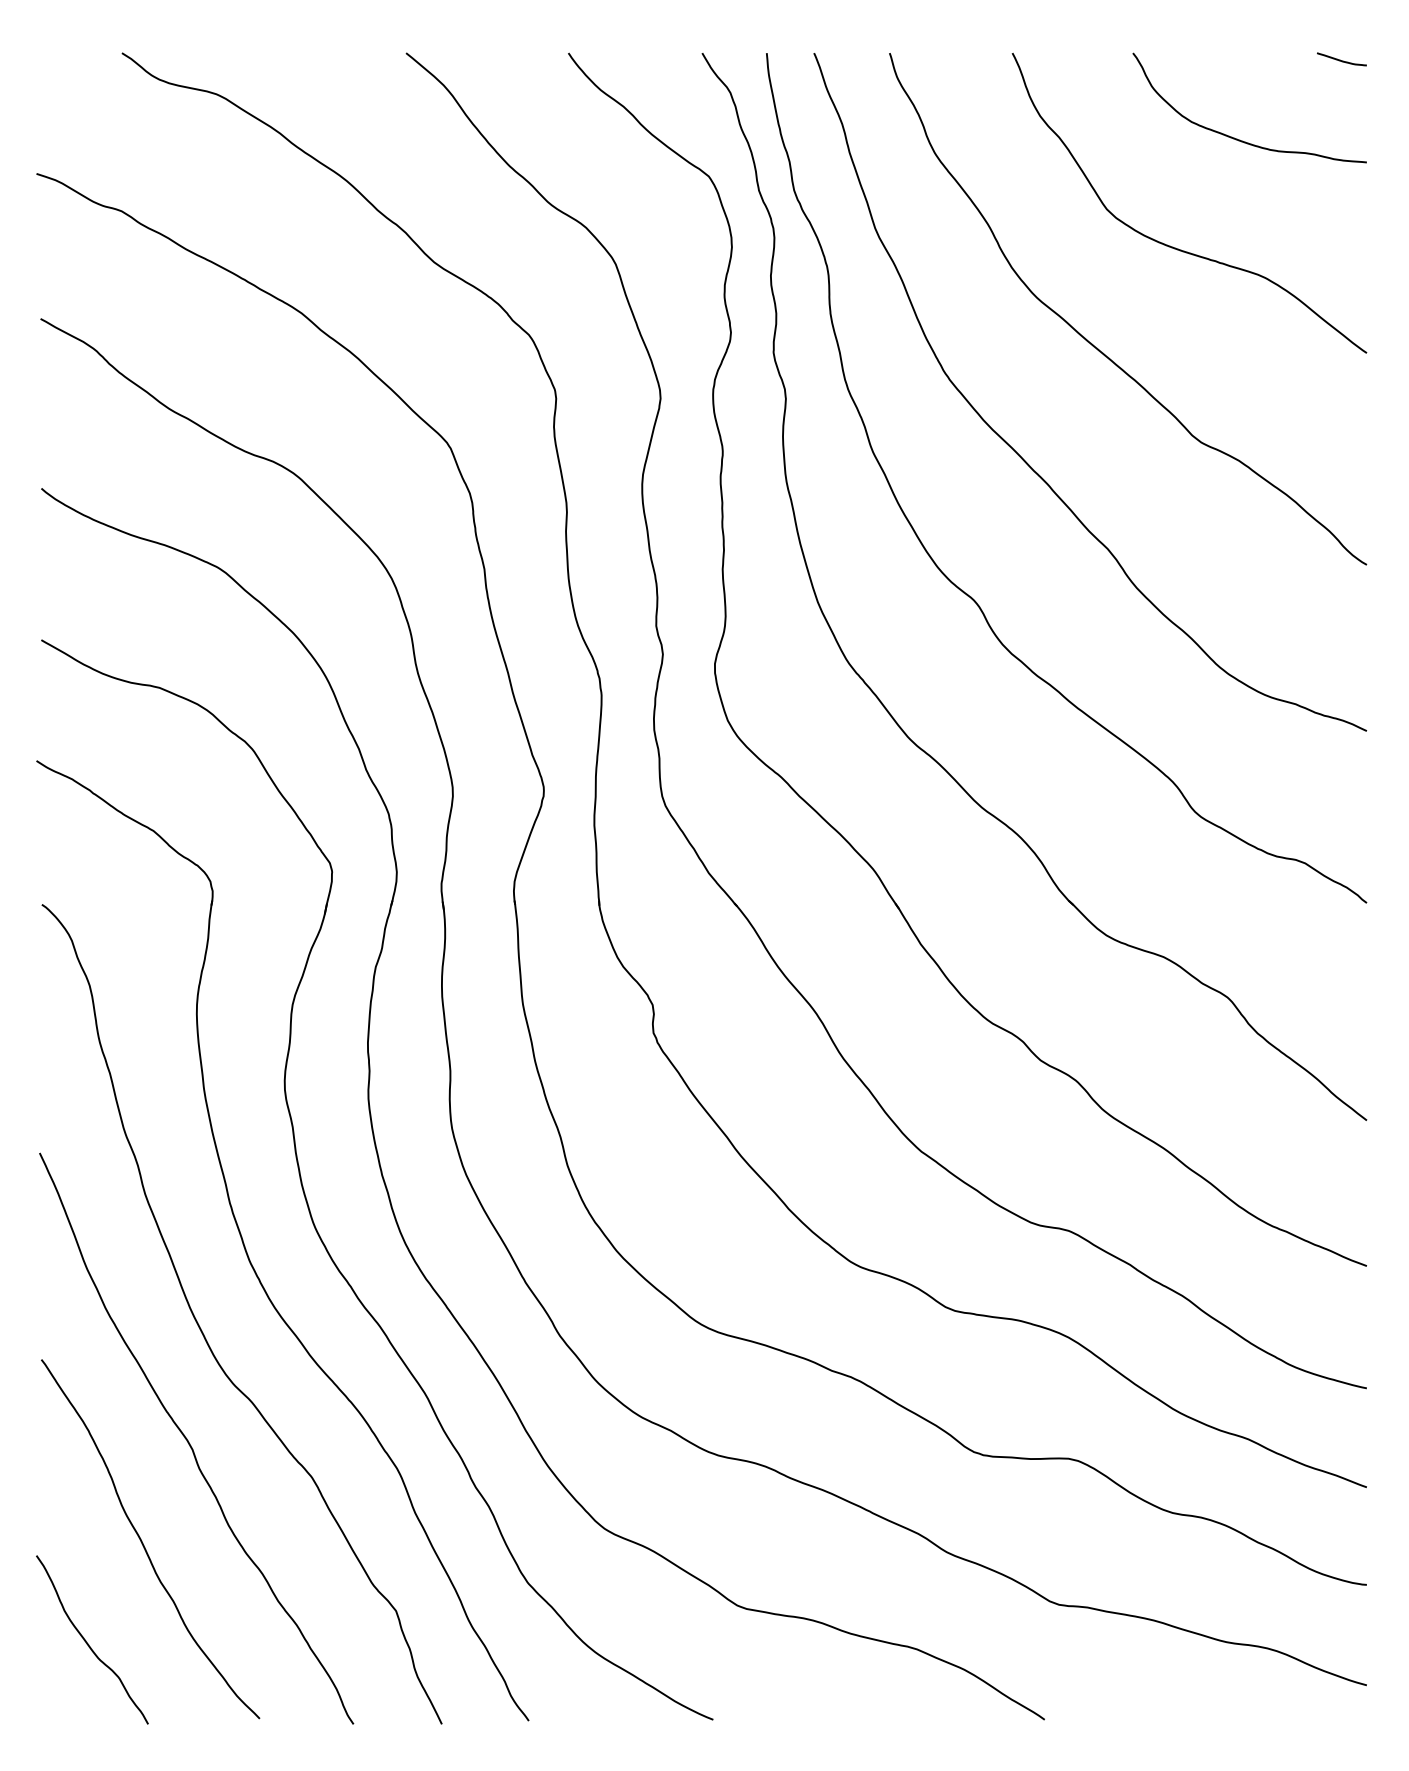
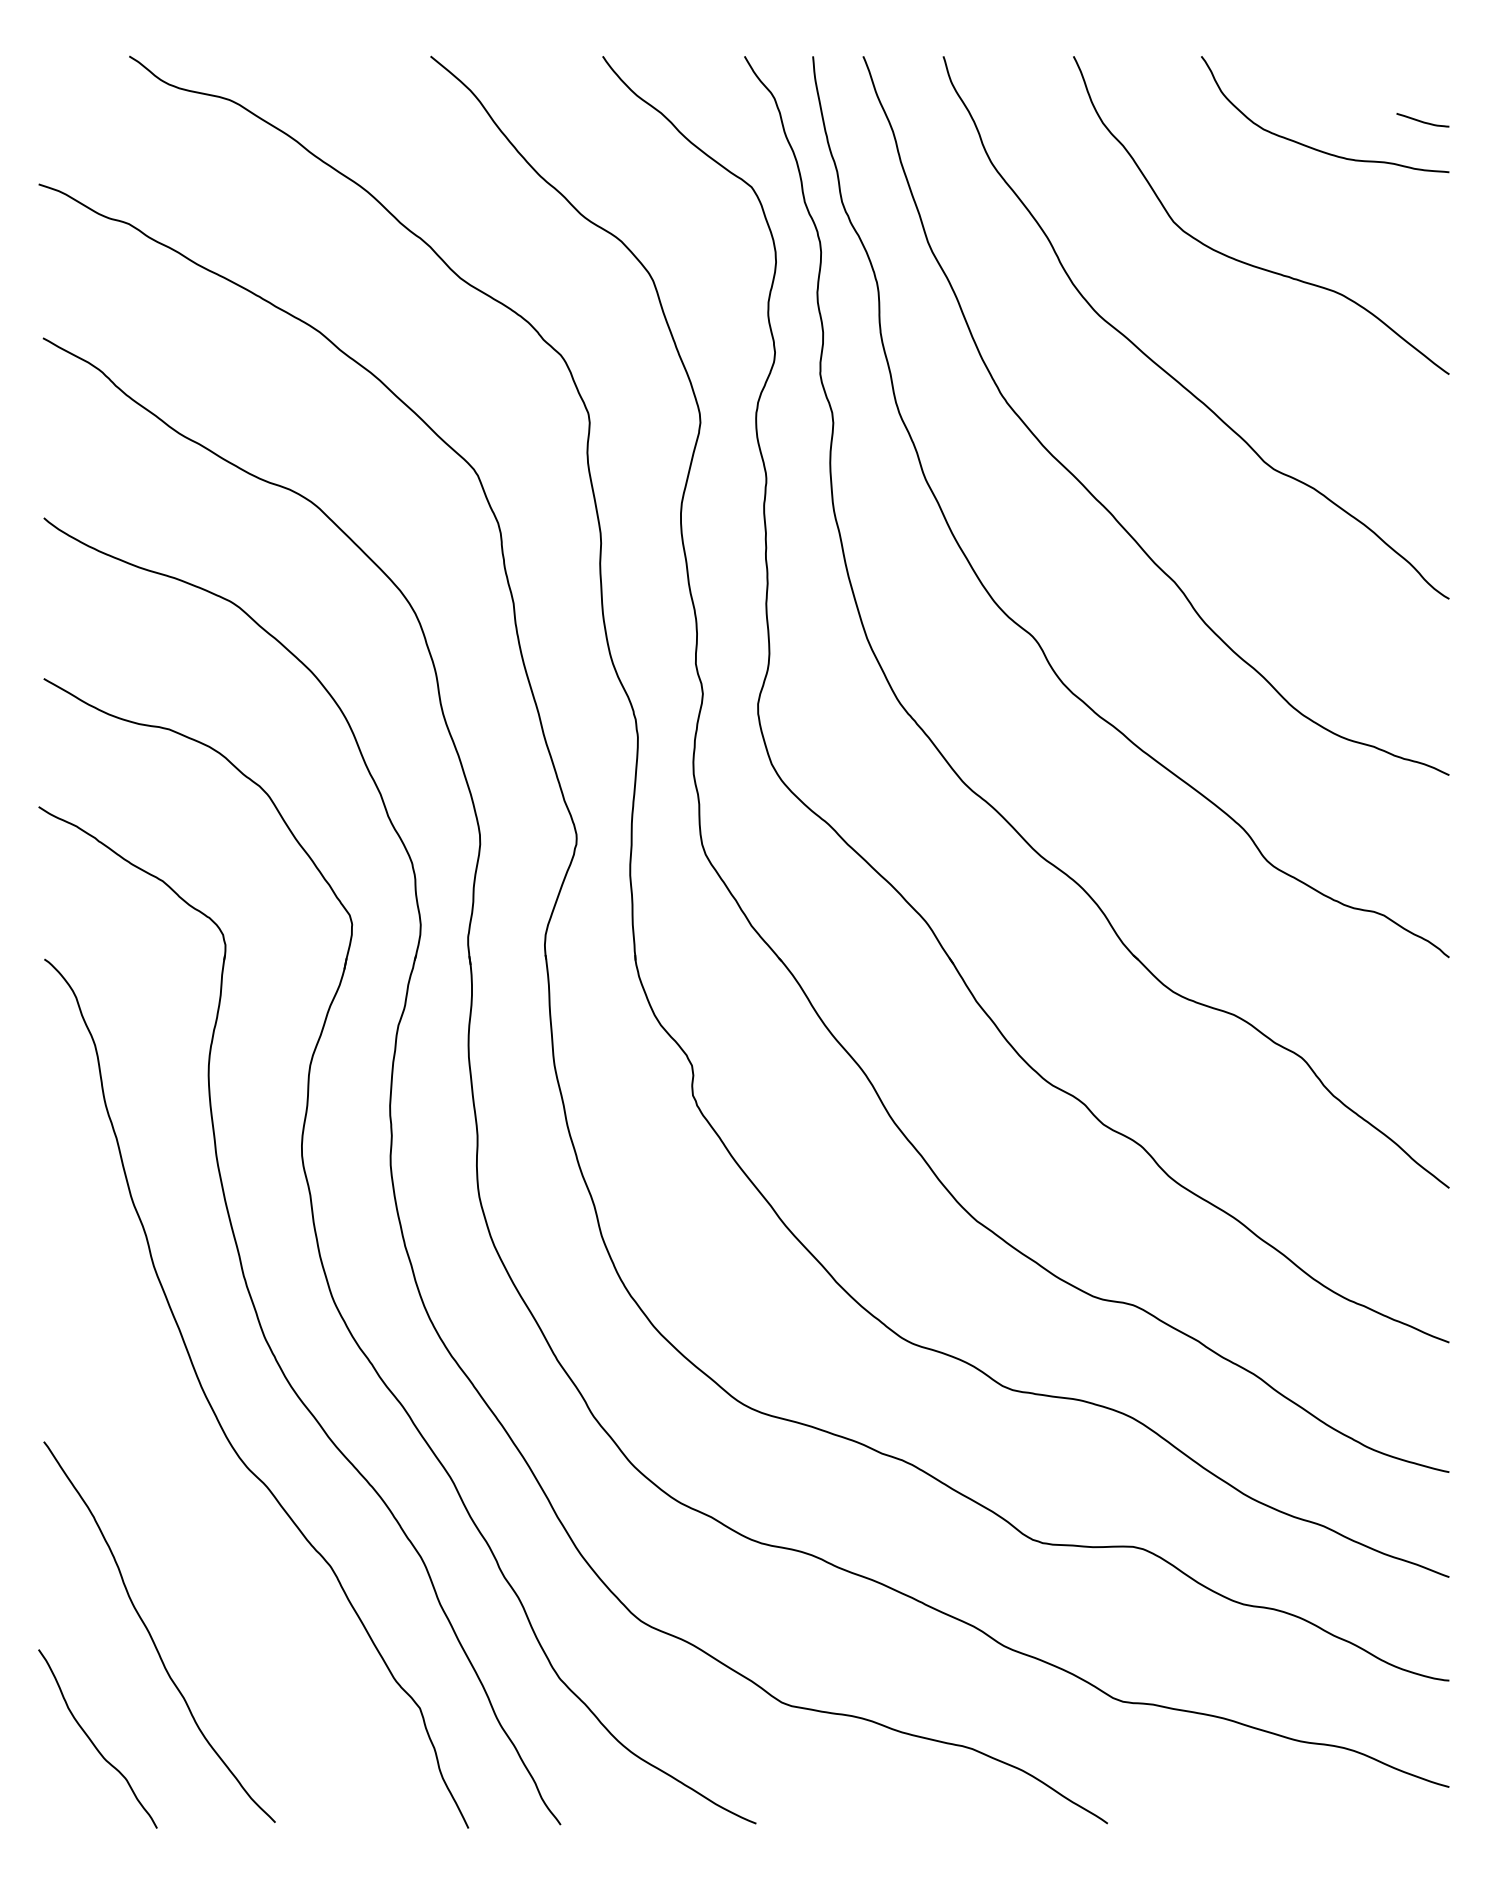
curve: (1340, 59) -> (1421, 120), moved
curve: (190, 1443) -> (201, 1530), removed

